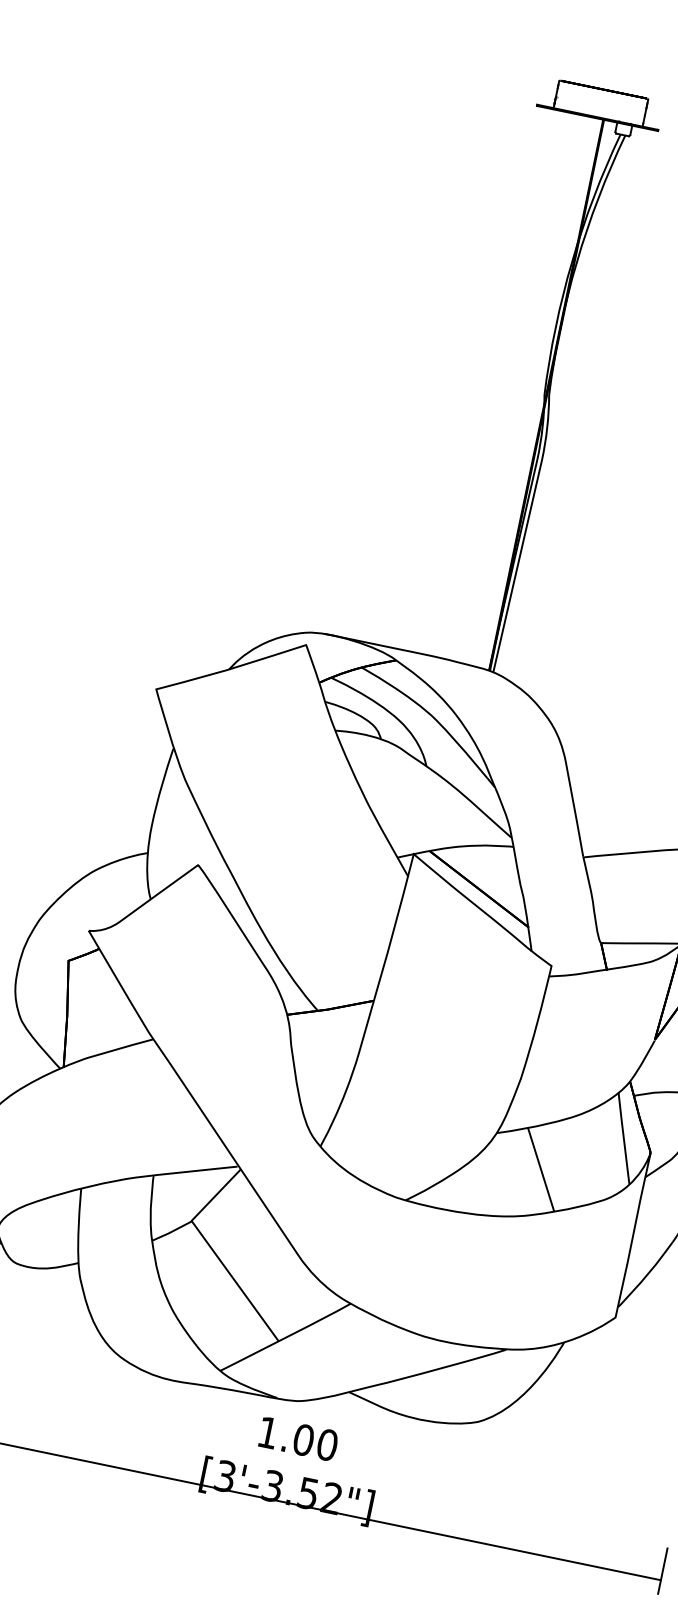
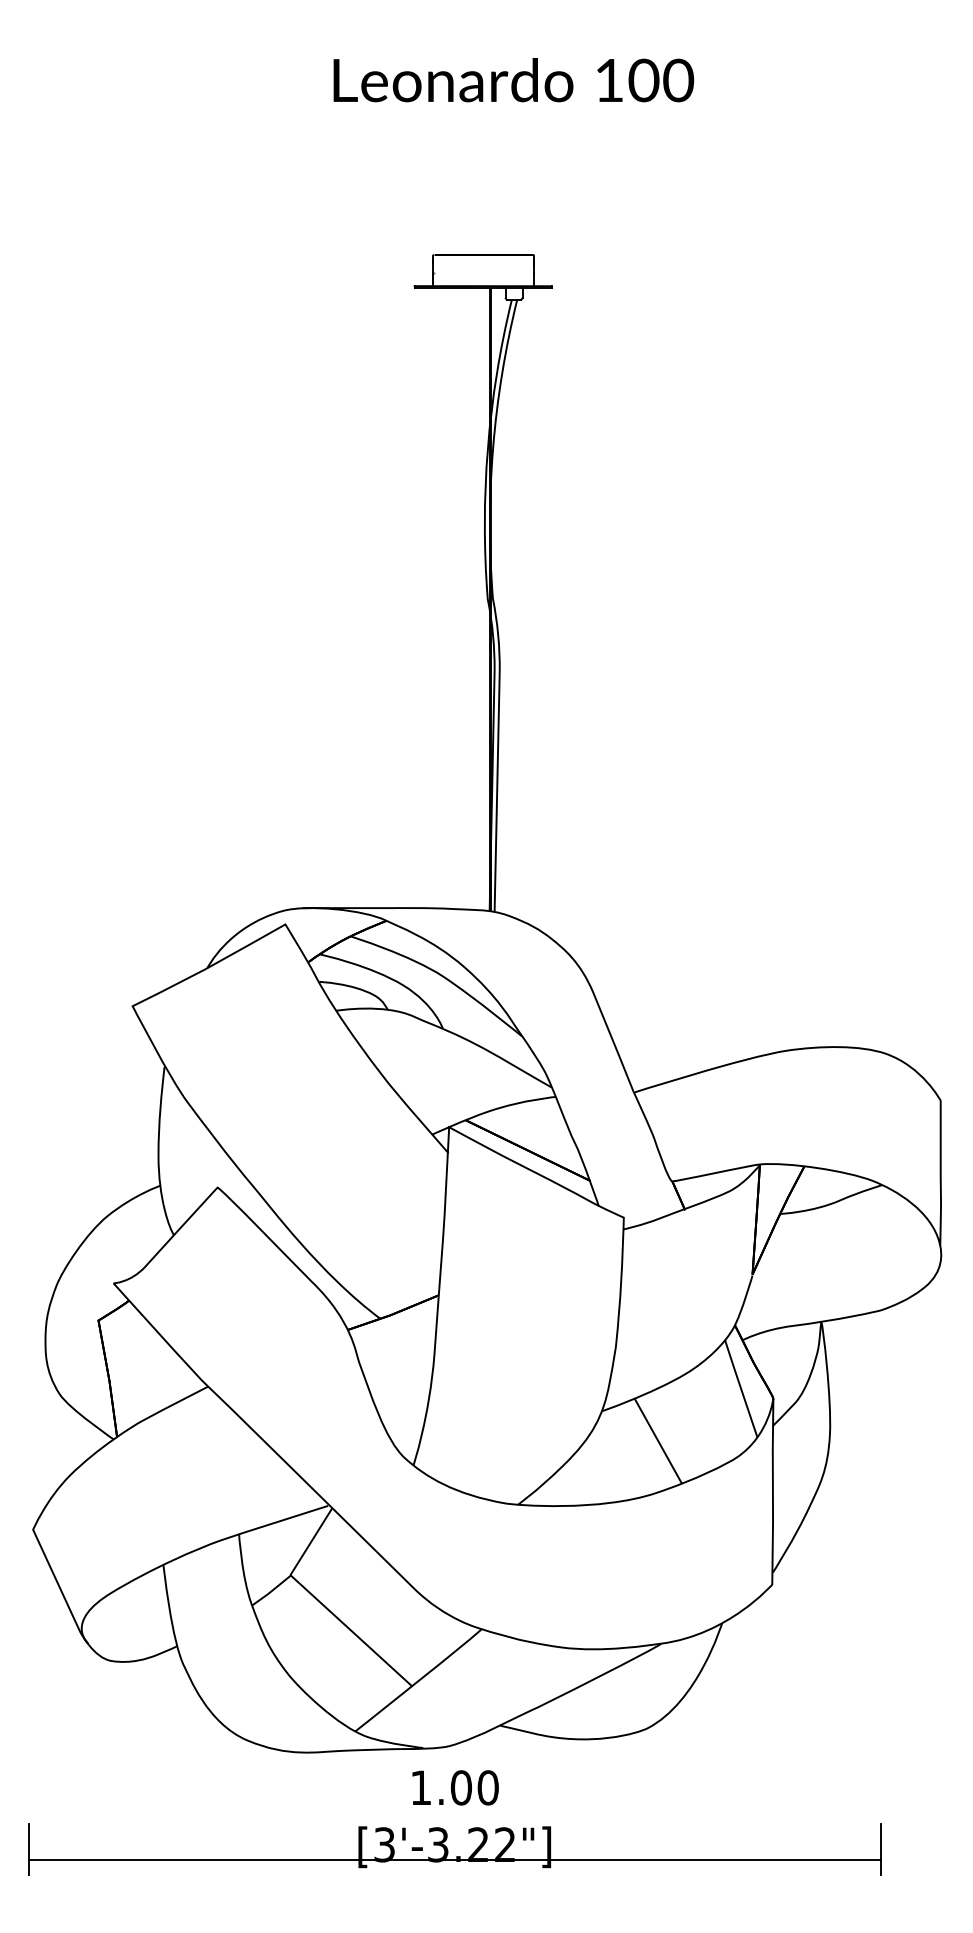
text: (308, 1493) -> (478, 1844), [3'-3.52"] -> [3'-3.22"]

